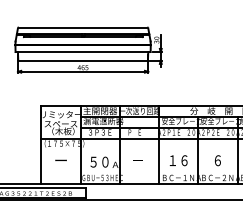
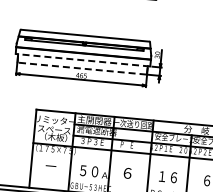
line: (82, 52) -> (82, 60), solid -> dashed
line: (83, 60) -> (82, 68), solid -> dashed
text: (60, 160) -> (50, 166), ー -> －
text: (137, 160) -> (127, 173), － -> ６

